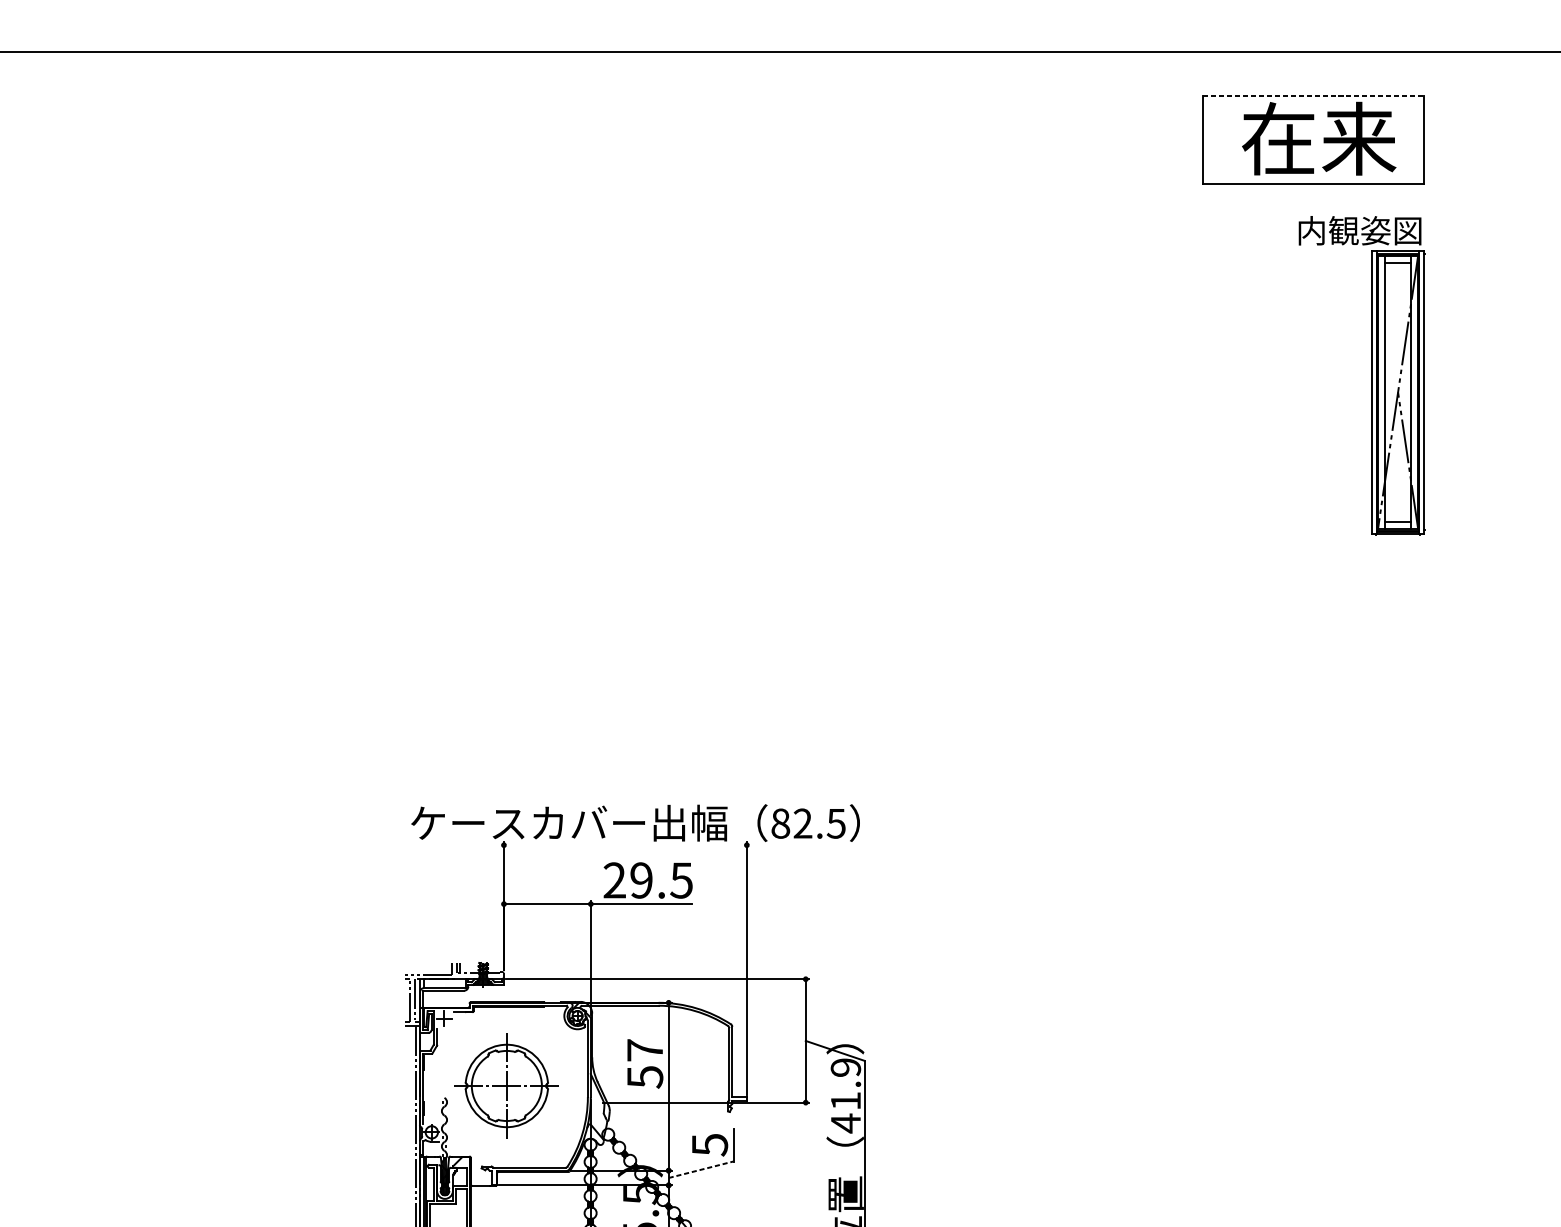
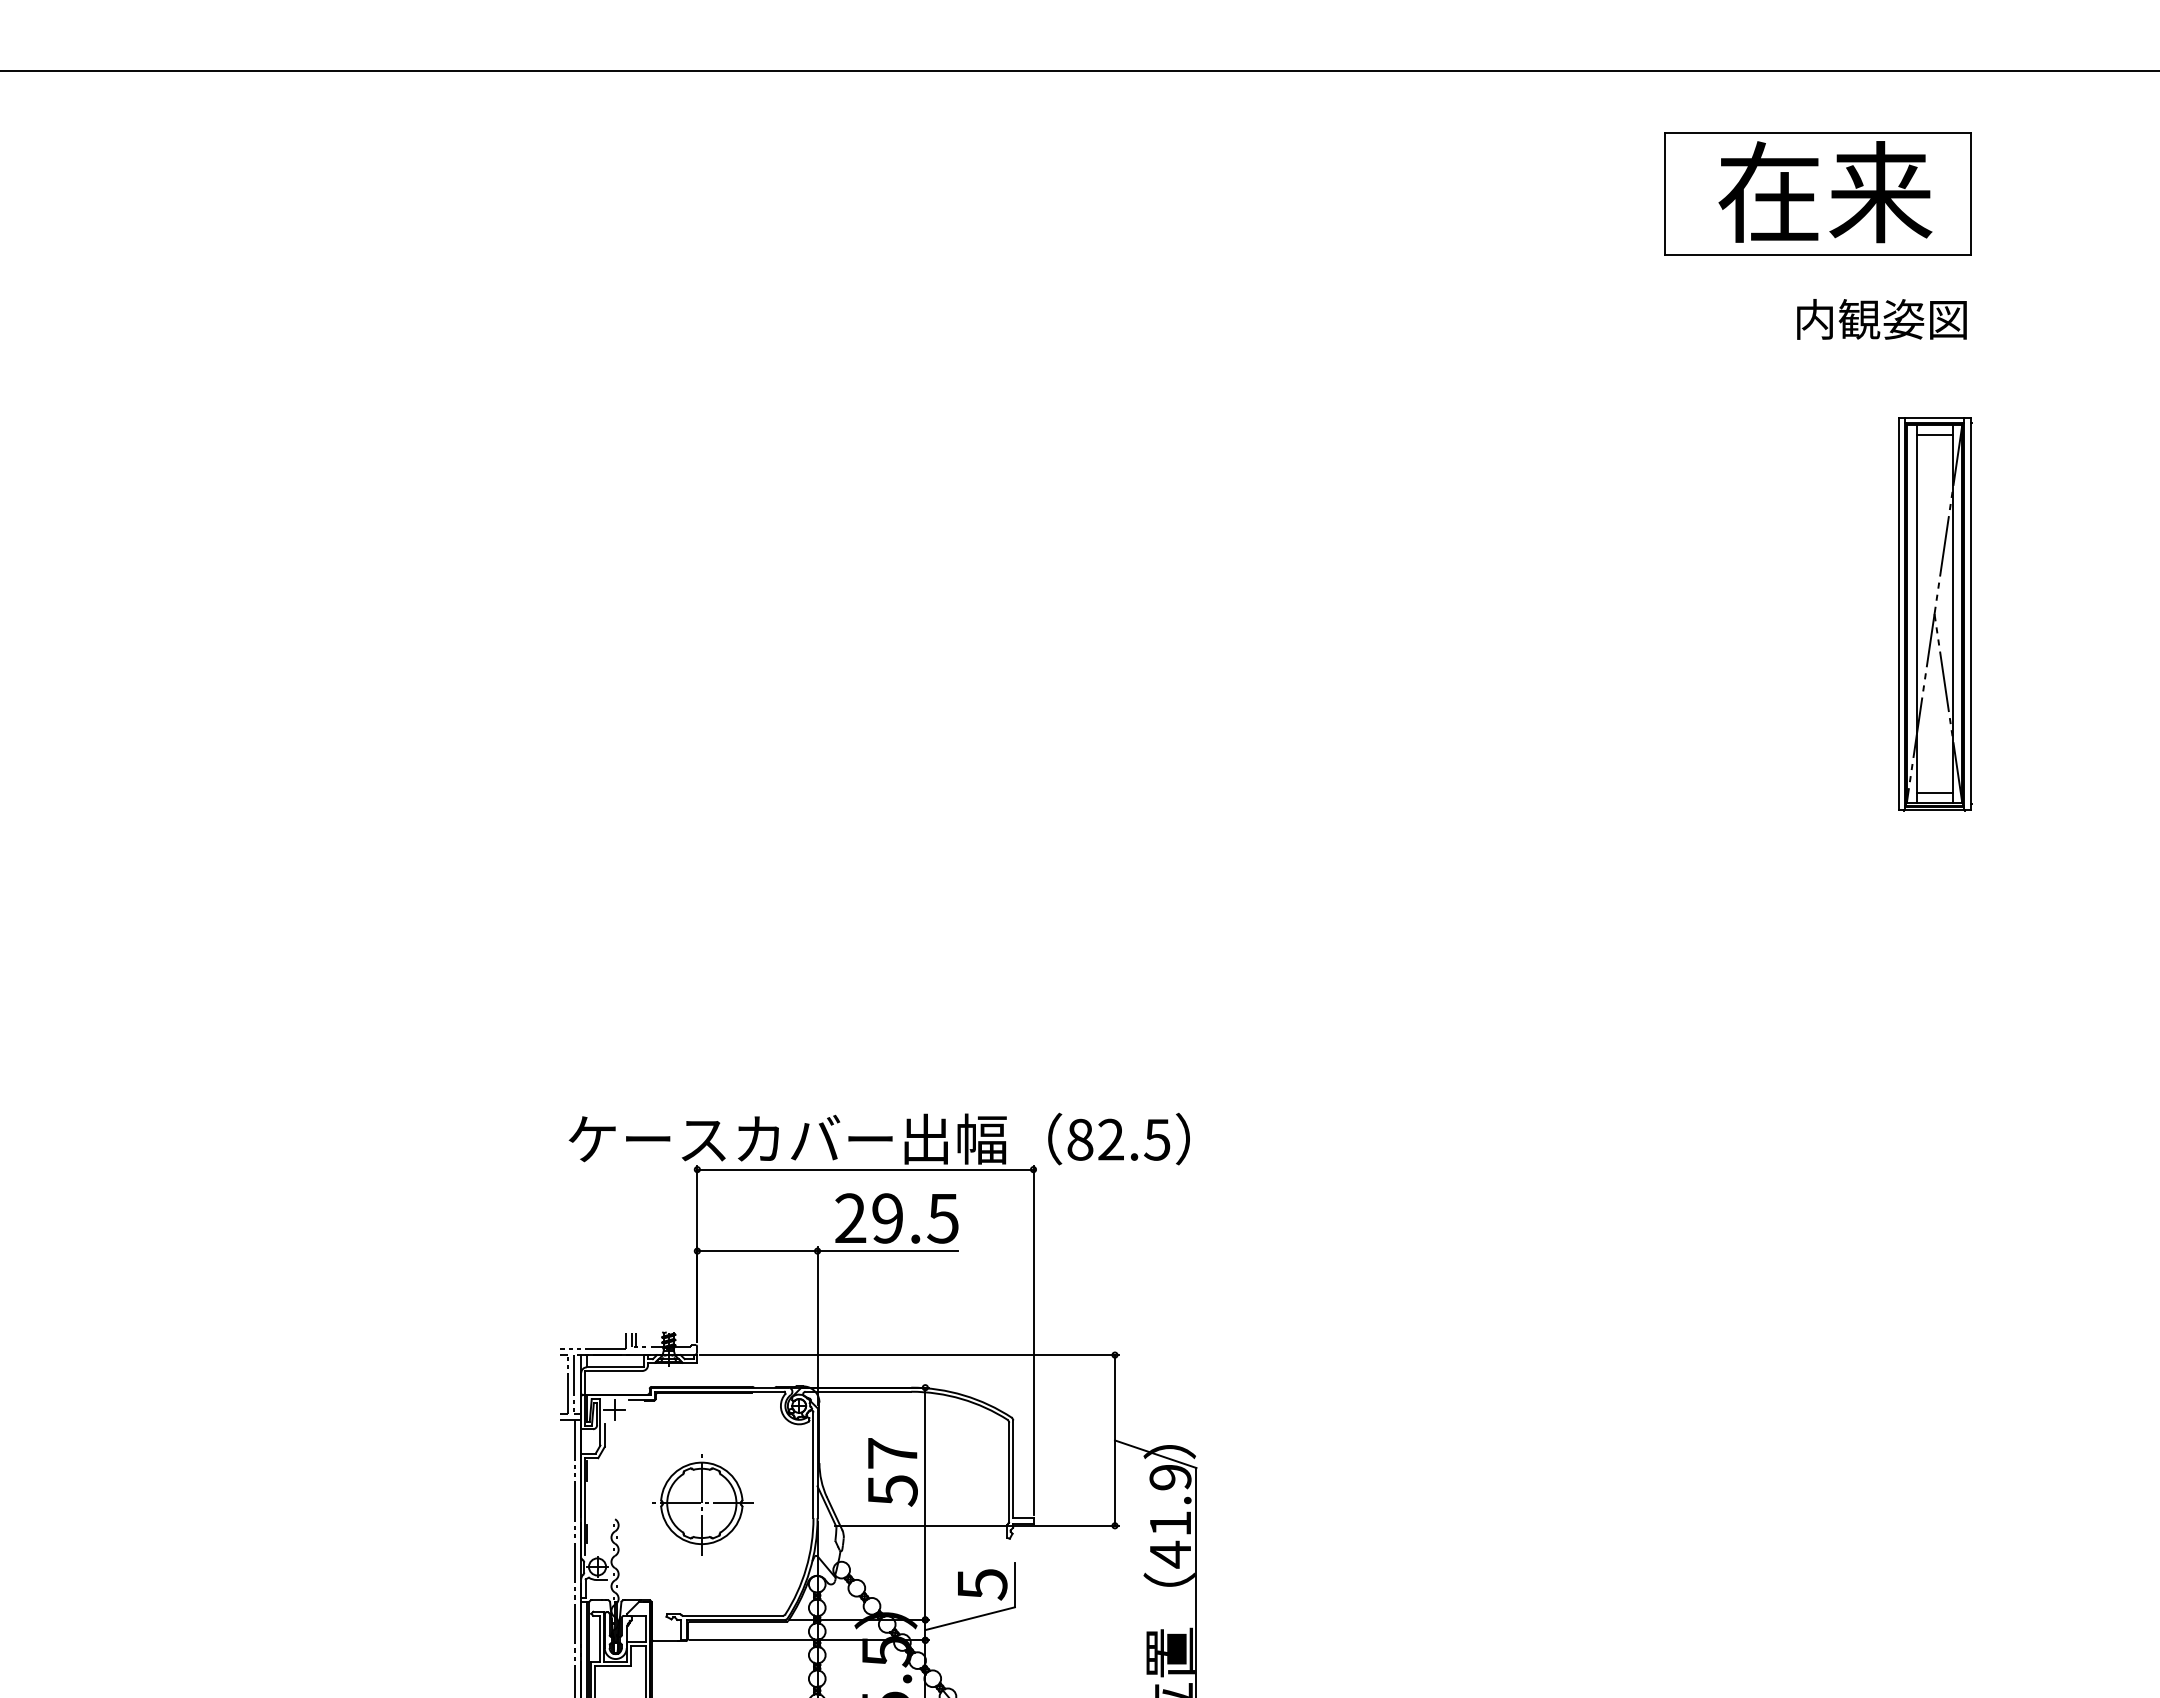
line: (1313, 95) -> (1817, 132), dashed -> solid
part: (1398, 392) -> (1935, 614), moved
line: (625, 845) -> (865, 1169), added
part: (507, 1087) -> (702, 1504), size x0.71
line: (701, 1169) -> (970, 1618), dashed -> solid

